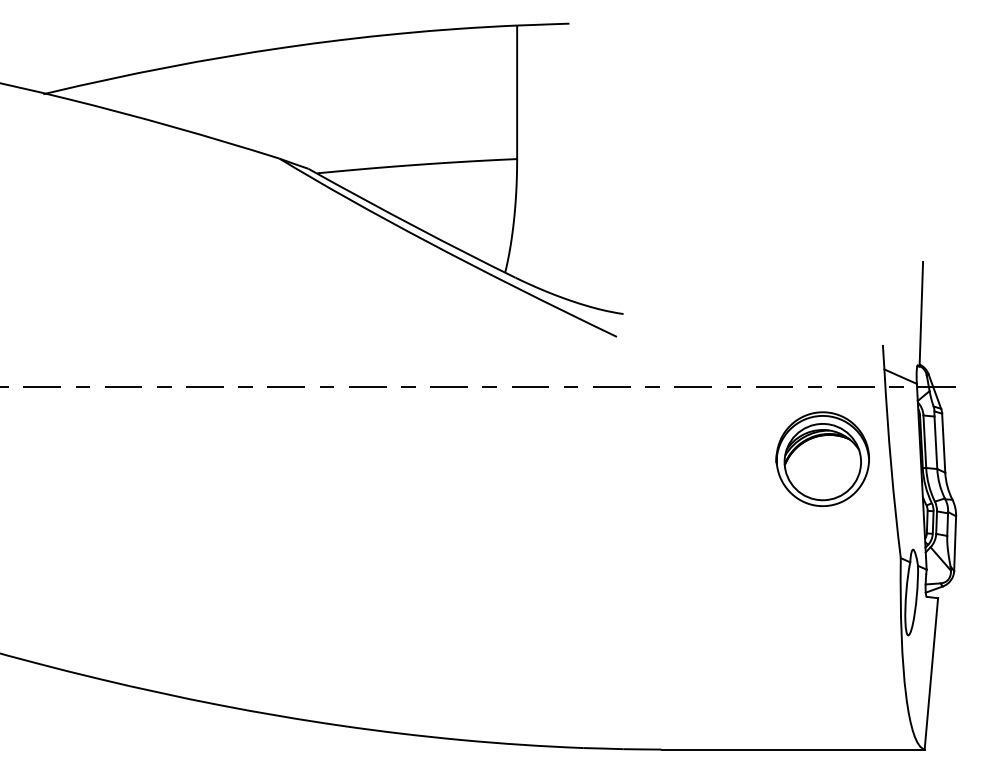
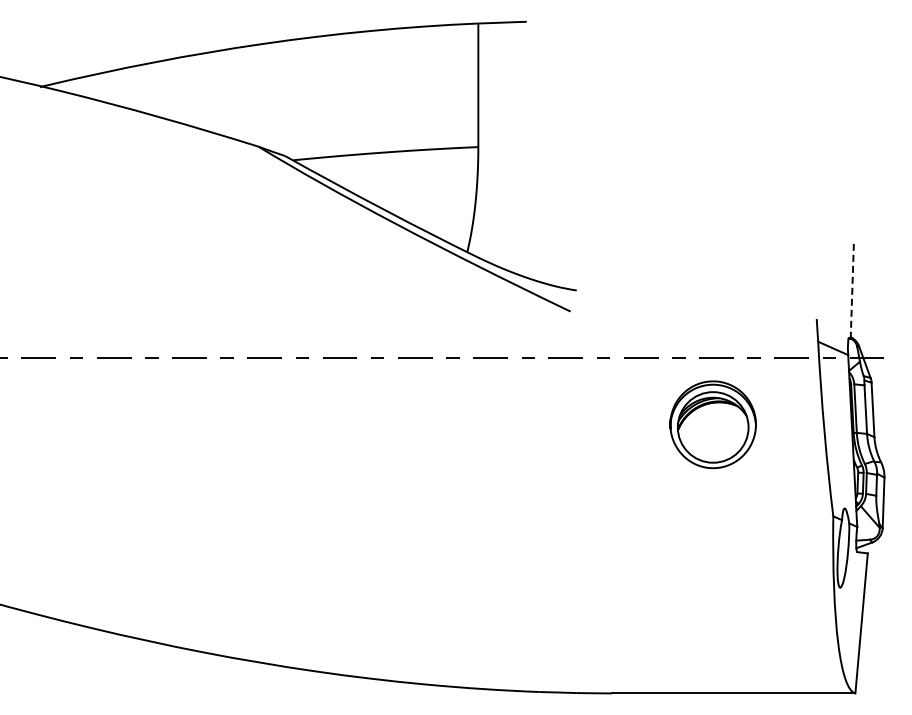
line: (921, 314) -> (852, 290), solid -> dashed
part: (822, 458) -> (712, 424), moved

